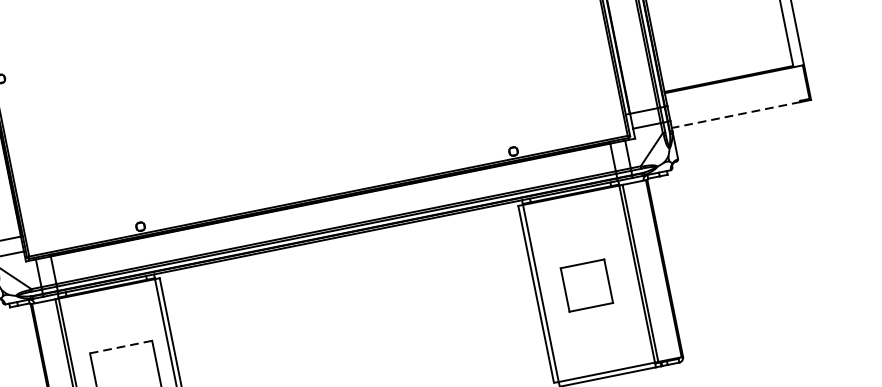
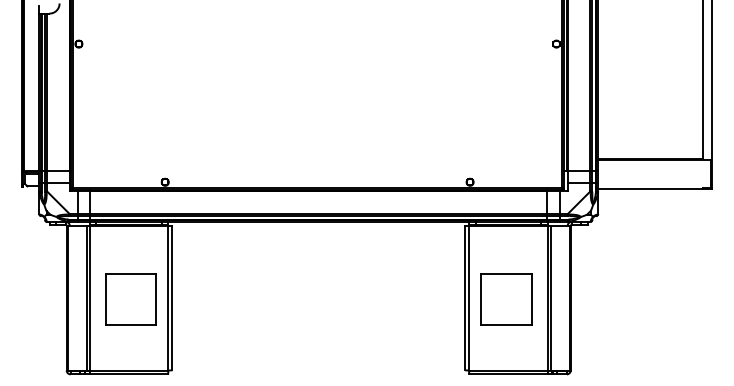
line: (735, 114) -> (650, 188), dashed -> solid
part: (586, 285) -> (506, 299), size x1.43
line: (120, 346) -> (130, 273), dashed -> solid

